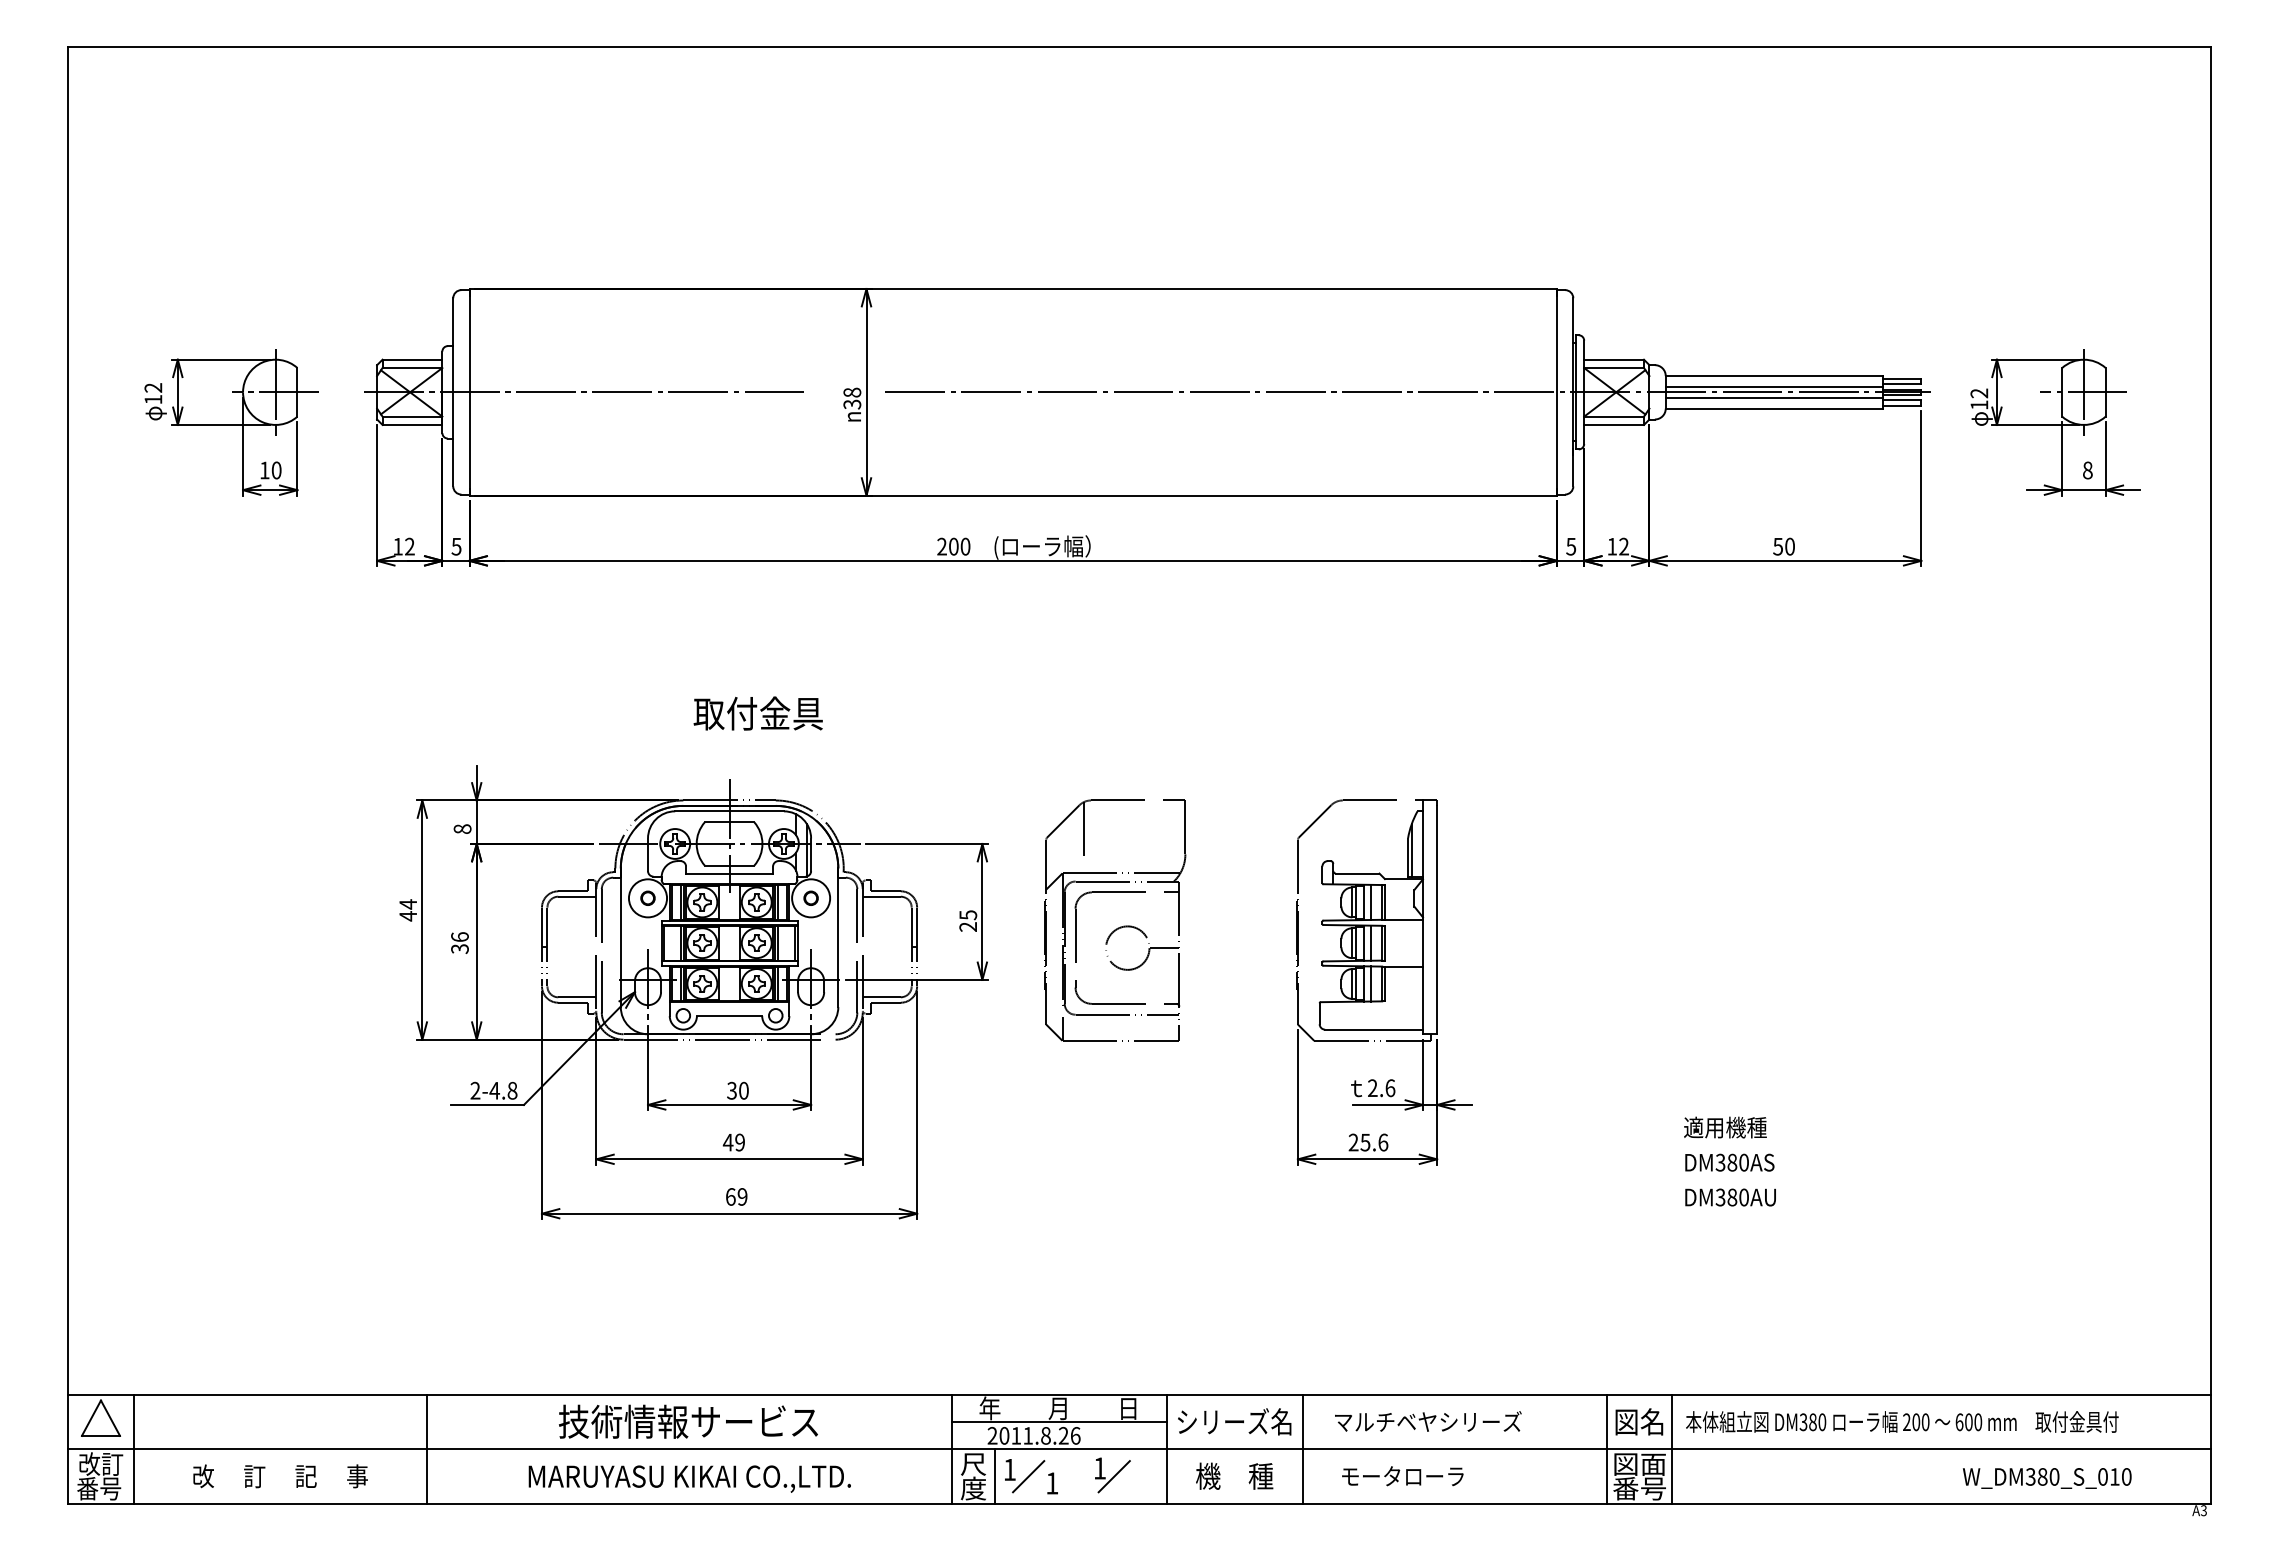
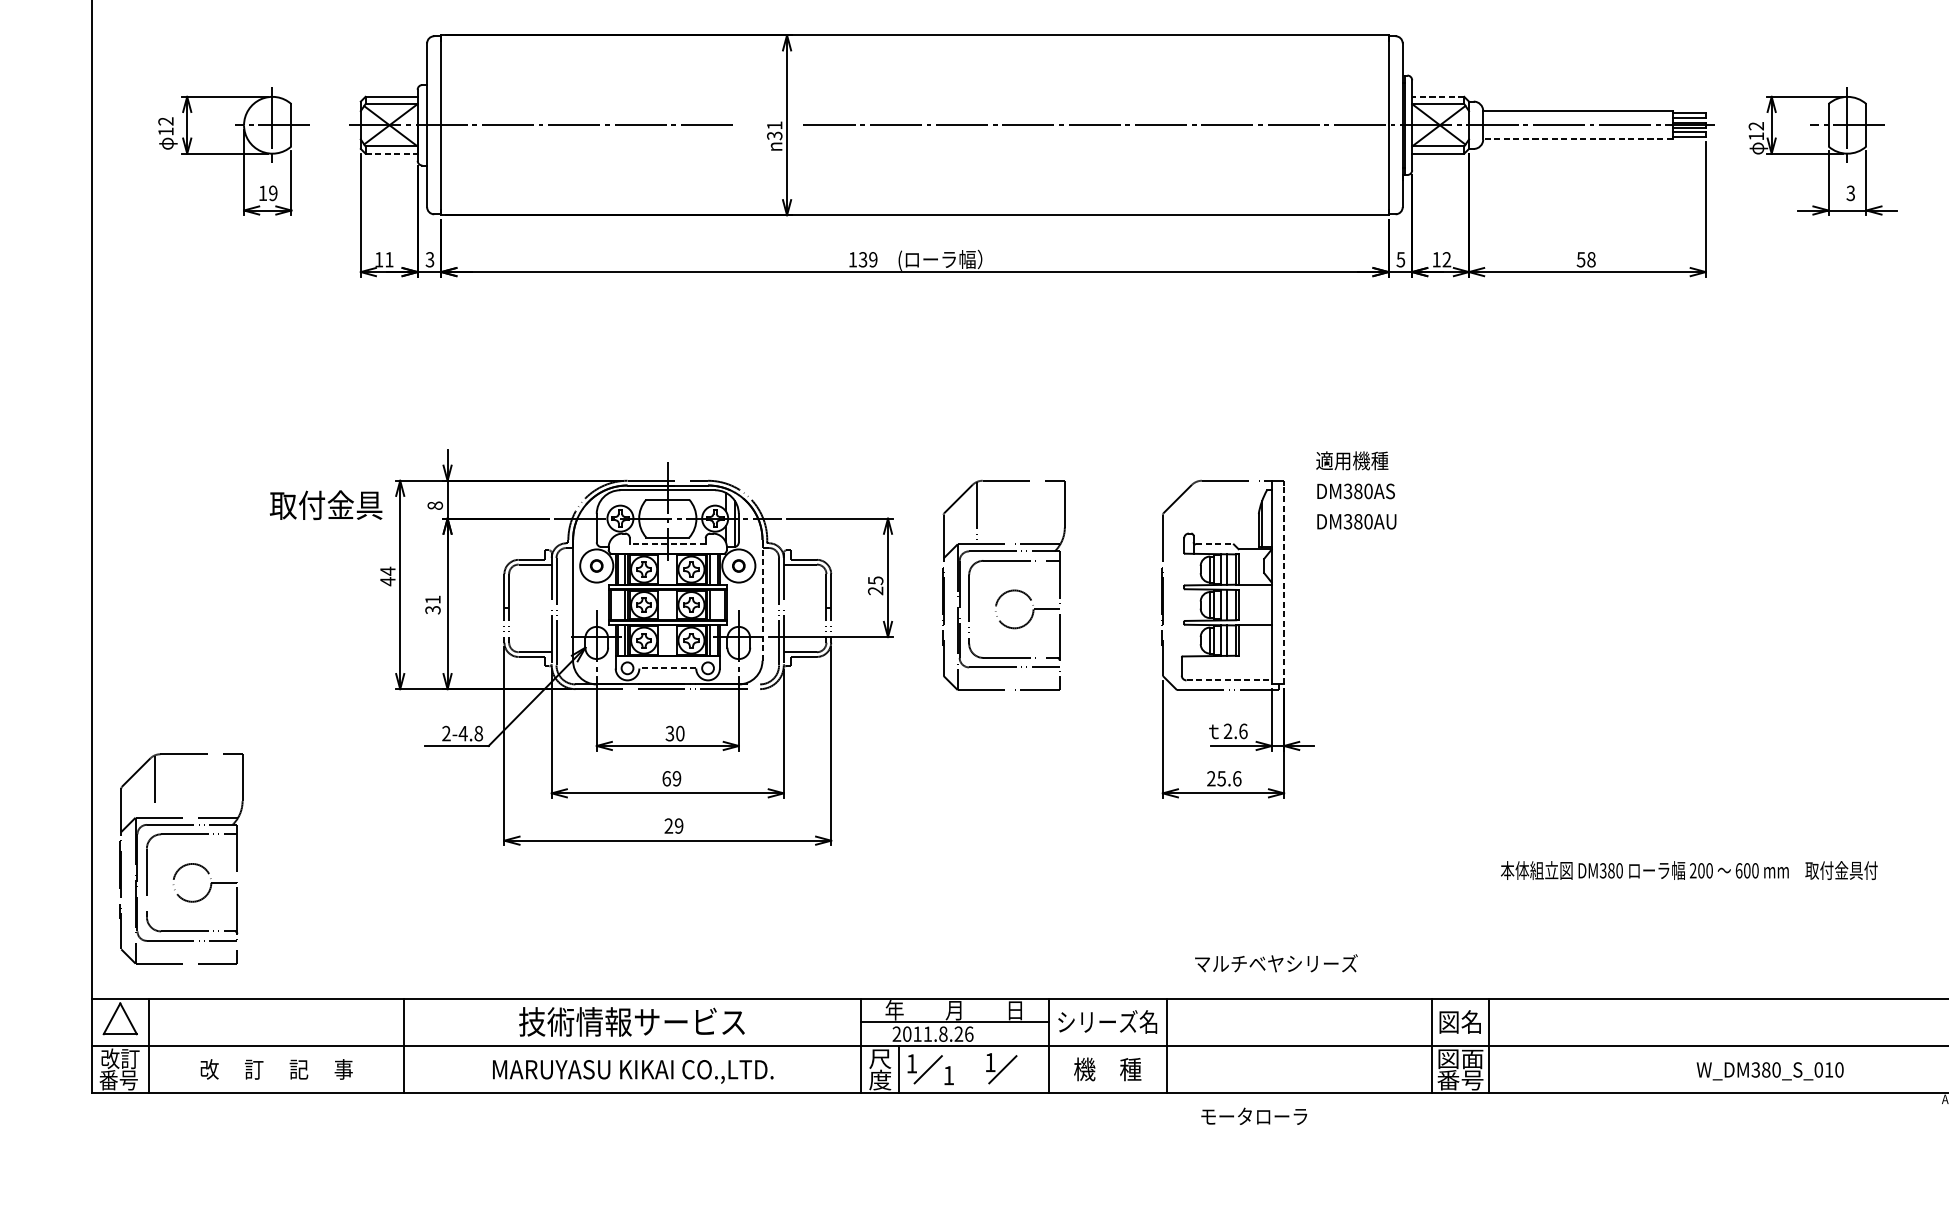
line: (1614, 359) -> (1438, 96), solid -> dashed
line: (1774, 386) -> (1577, 120), removed
text: (852, 392) -> (774, 125), 38 -> 31
line: (1774, 397) -> (1577, 129), removed
line: (1774, 408) -> (1577, 139), solid -> dashed
line: (412, 424) -> (391, 153), solid -> dashed
text: (276, 470) -> (273, 193), 10 -> 19
text: (2087, 470) -> (1850, 193), 8 -> 3
text: (409, 546) -> (389, 259), 12 -> 11
text: (456, 546) -> (429, 259), 5 -> 3
text: (953, 546) -> (862, 259), 200 -> 139
text: (1789, 546) -> (1591, 259), 50 -> 58
text: (757, 713) -> (325, 505), moved
line: (729, 873) -> (667, 544), solid -> dashed
line: (1357, 873) -> (1214, 544), solid -> dashed
line: (1437, 919) -> (1284, 584), solid -> dashed
text: (459, 936) -> (432, 599), 36 -> 31
line: (838, 938) -> (762, 600), solid -> dashed
line: (729, 1015) -> (667, 668), solid -> dashed
line: (1374, 1029) -> (1229, 680), solid -> dashed
text: (727, 1142) -> (666, 778), 49 -> 69
text: (1729, 1161) -> (1355, 490), moved
text: (730, 1196) -> (668, 825), 69 -> 29
part: (174, 1241) -> (184, 864), added
text: (1428, 1421) -> (1276, 963), moved
text: (1902, 1421) -> (1689, 870), moved
text: (1402, 1476) -> (1253, 1116), moved
text: (2047, 1478) -> (1770, 1071), moved

